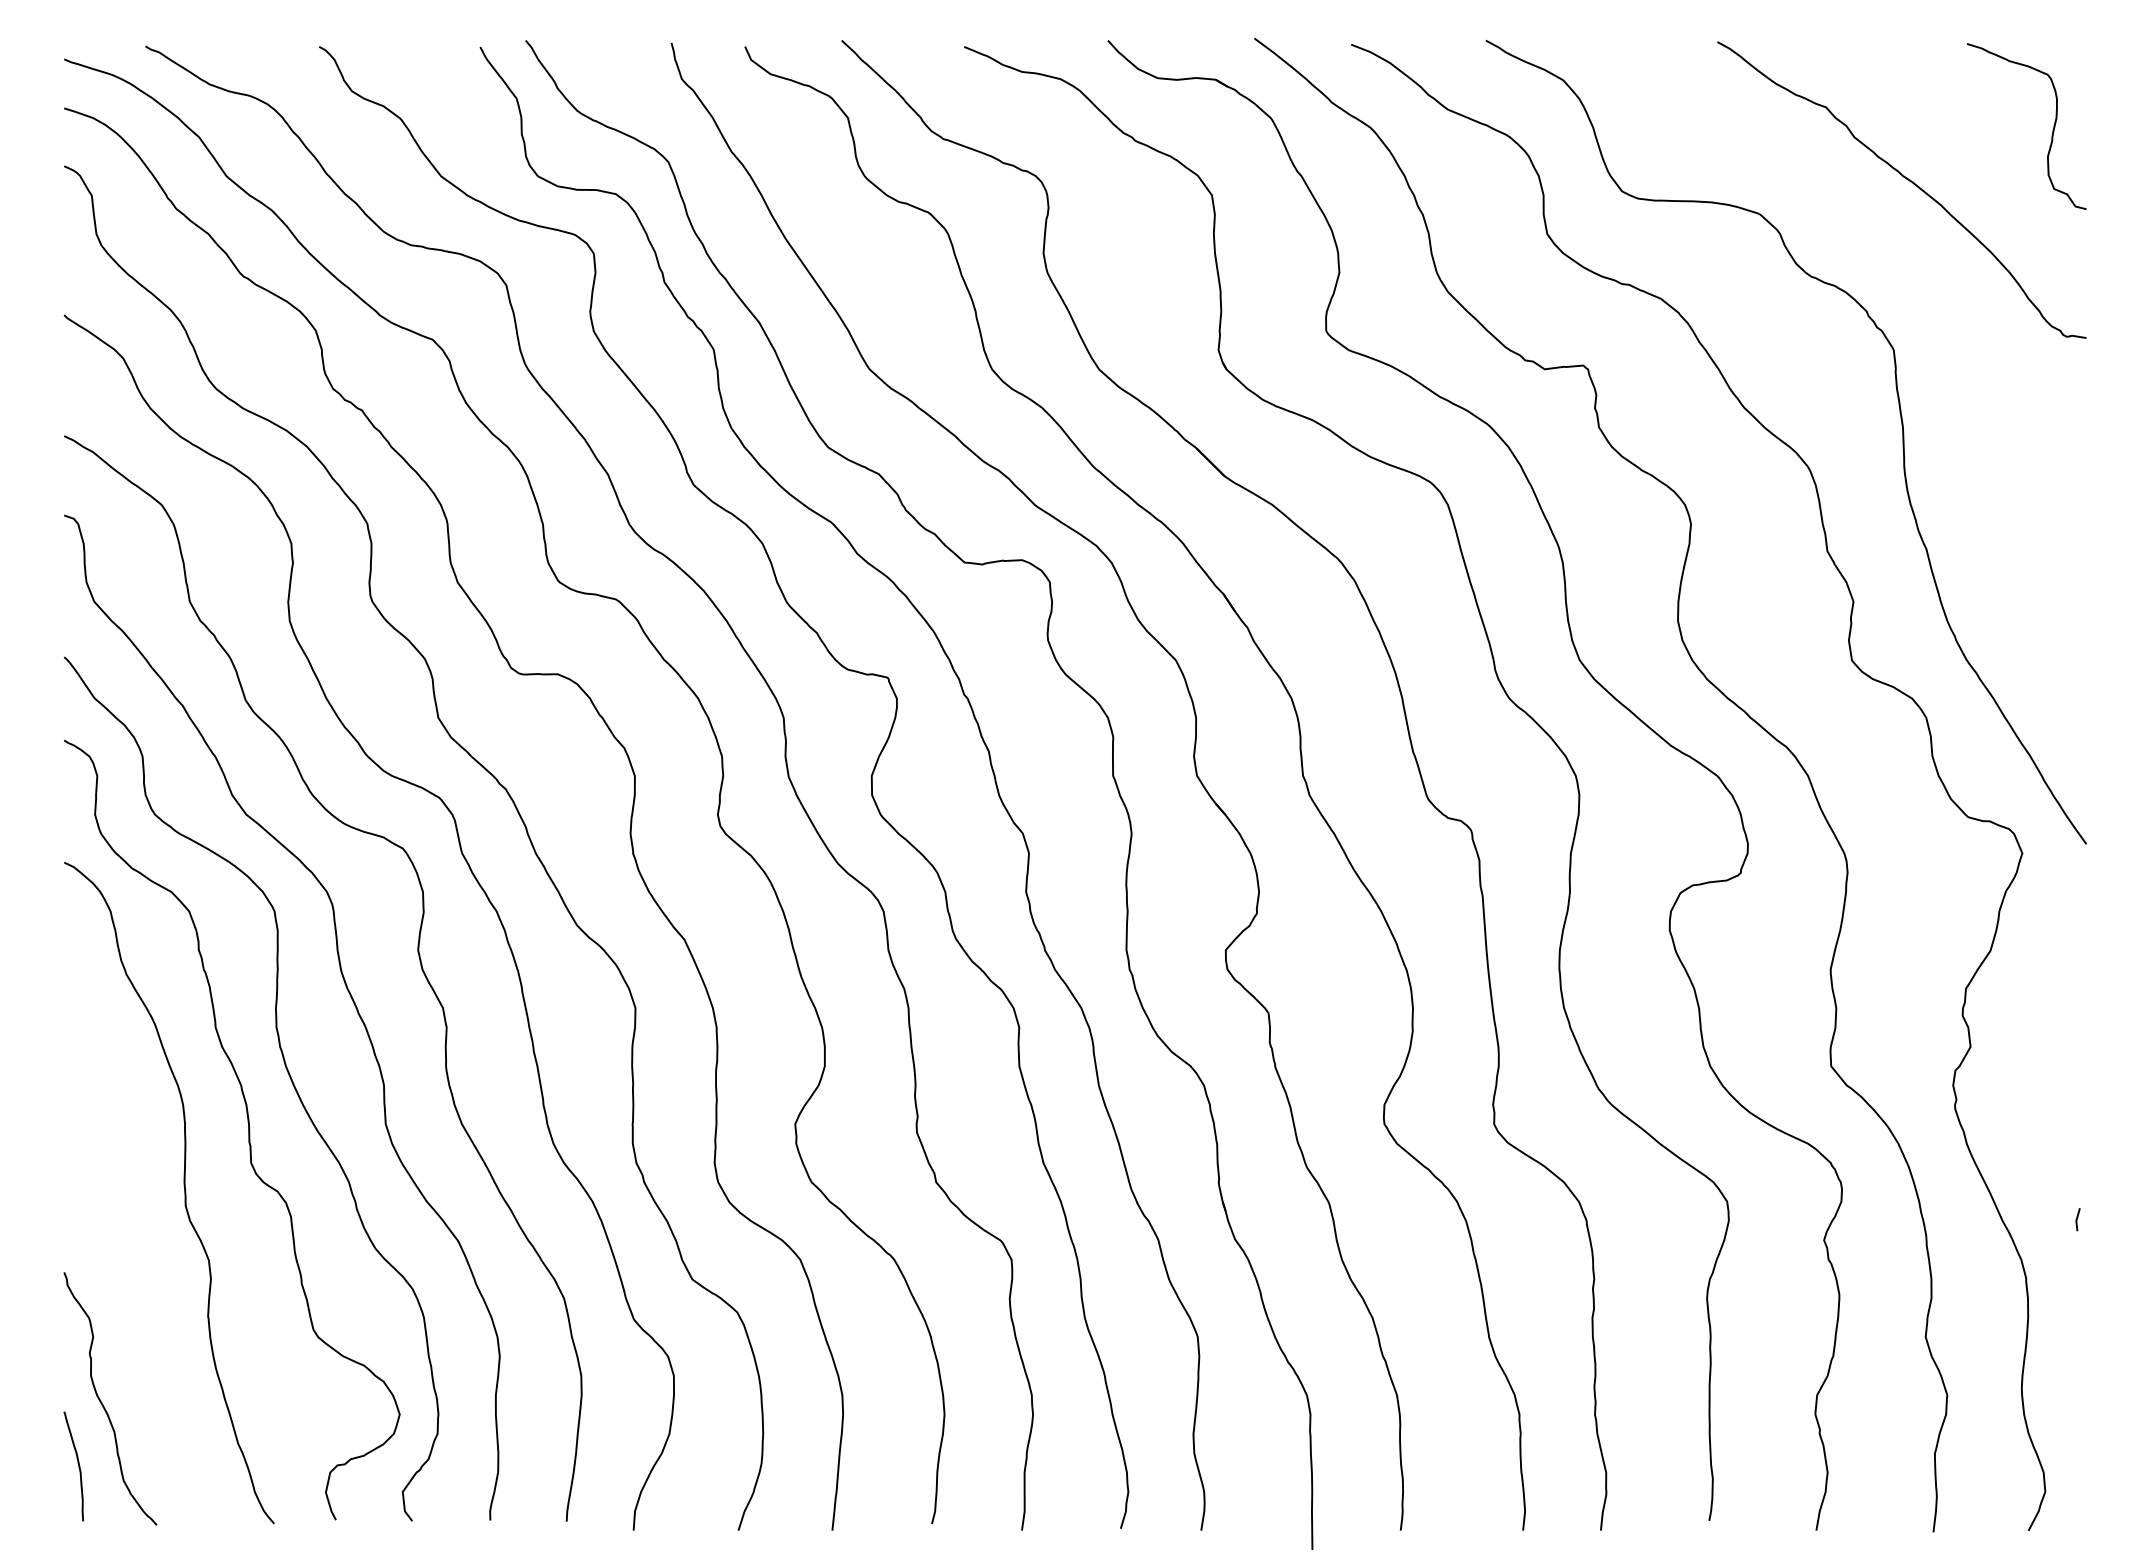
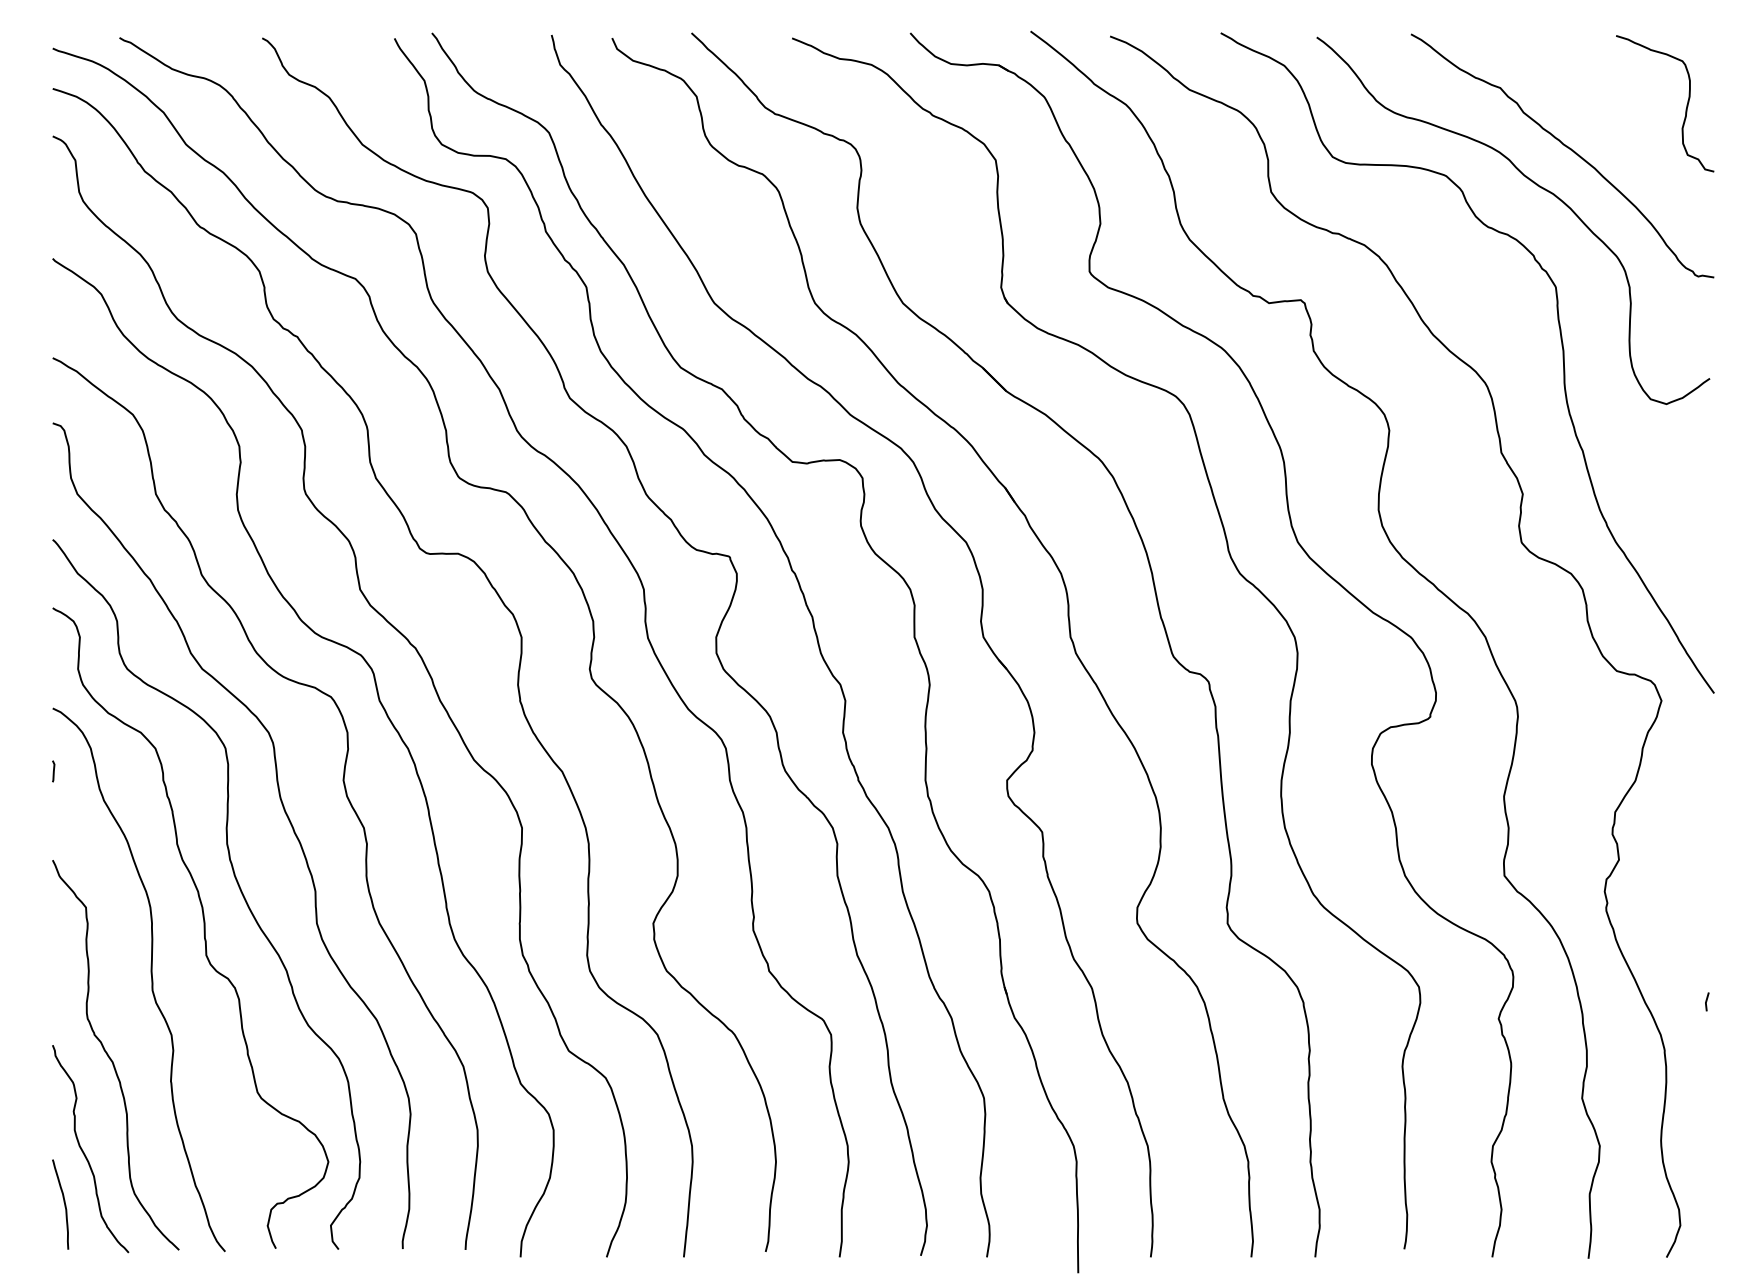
curve: (1869, 225) -> (1535, 185), added
line: (65, 939) -> (53, 771), added
curve: (135, 1288) -> (111, 1058), added

